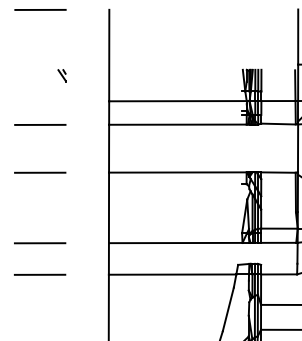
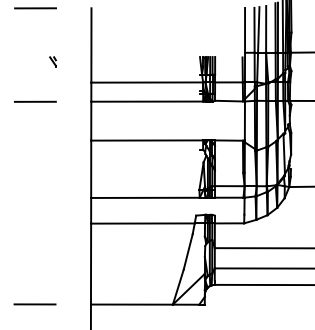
line: (39, 172) -> (34, 140), removed
line: (39, 242) -> (34, 197), removed
line: (39, 274) -> (34, 223), removed

